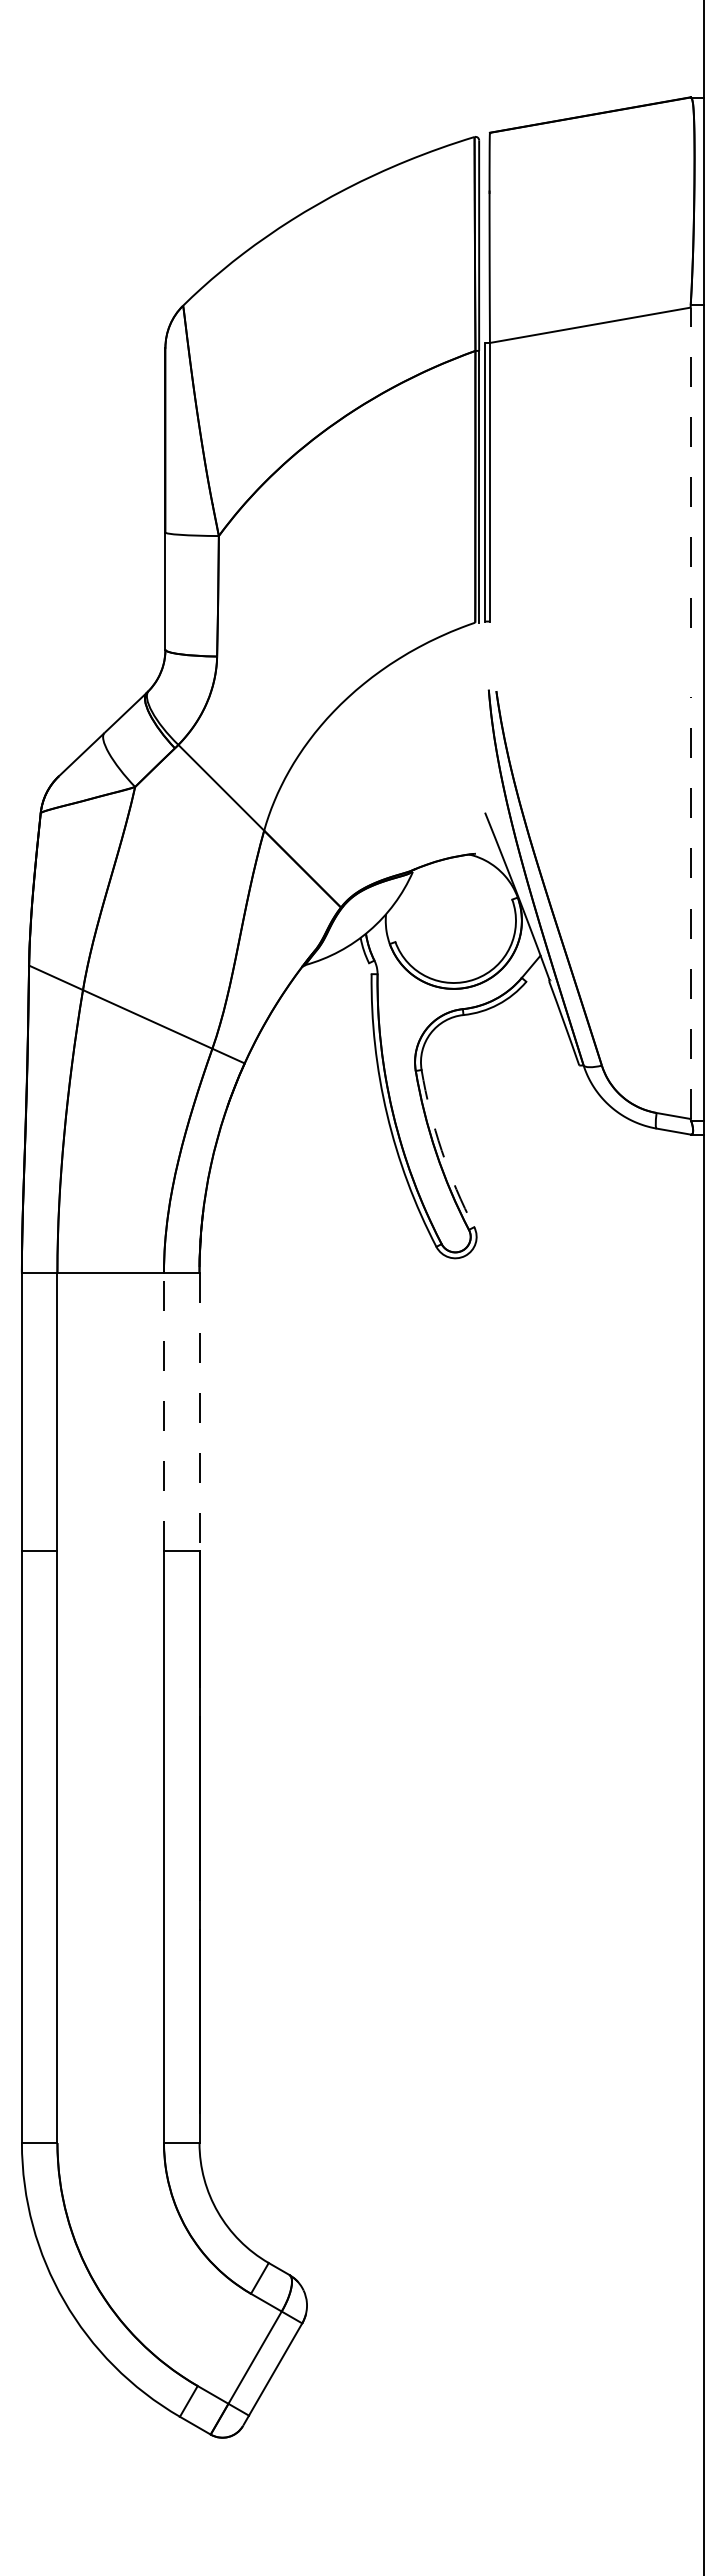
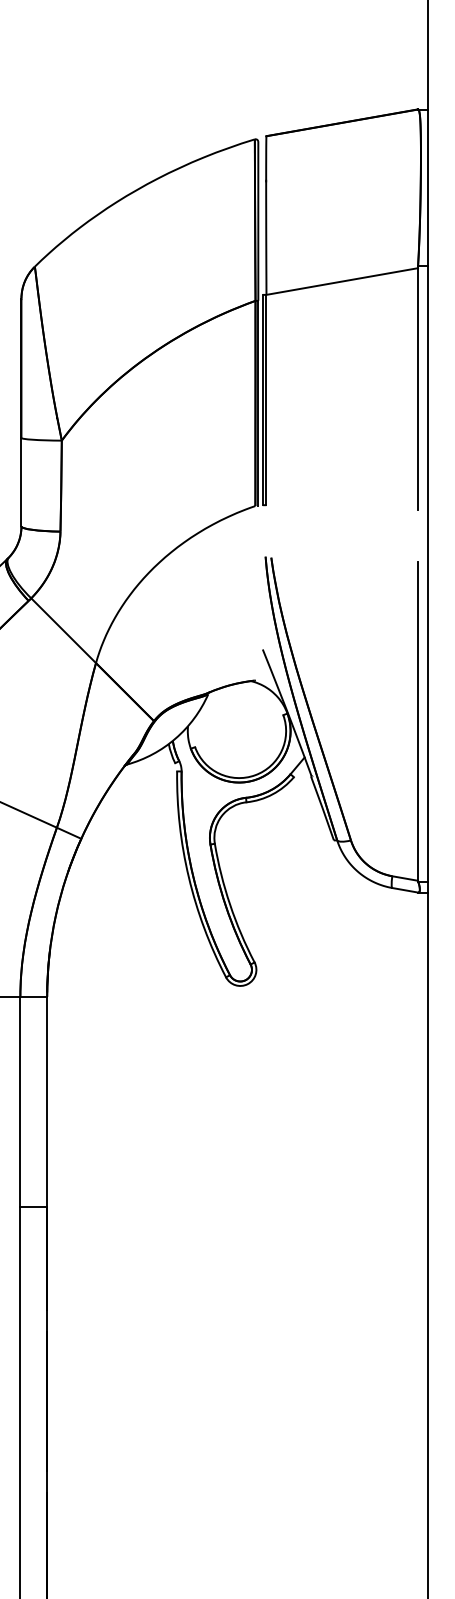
line: (690, 467) -> (417, 388), dashed -> solid
line: (690, 907) -> (417, 721), dashed -> solid
arc: (441, 1150) -> (229, 904), dashed -> solid
line: (164, 1411) -> (20, 1101), dashed -> solid
line: (199, 1412) -> (47, 1102), dashed -> solid

